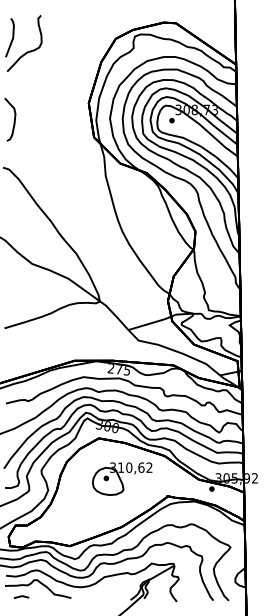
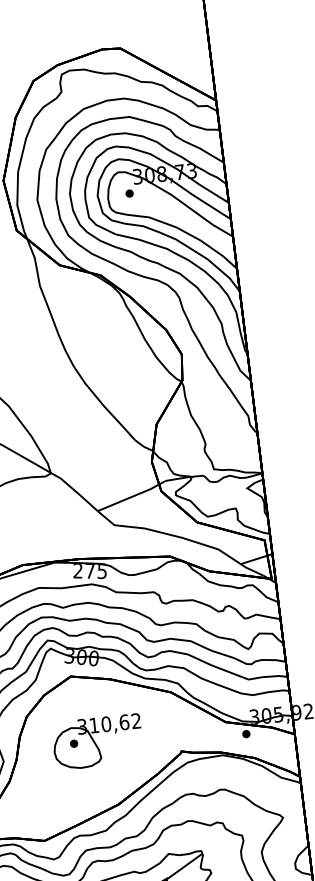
part: (122, 478) -> (98, 741), moved

